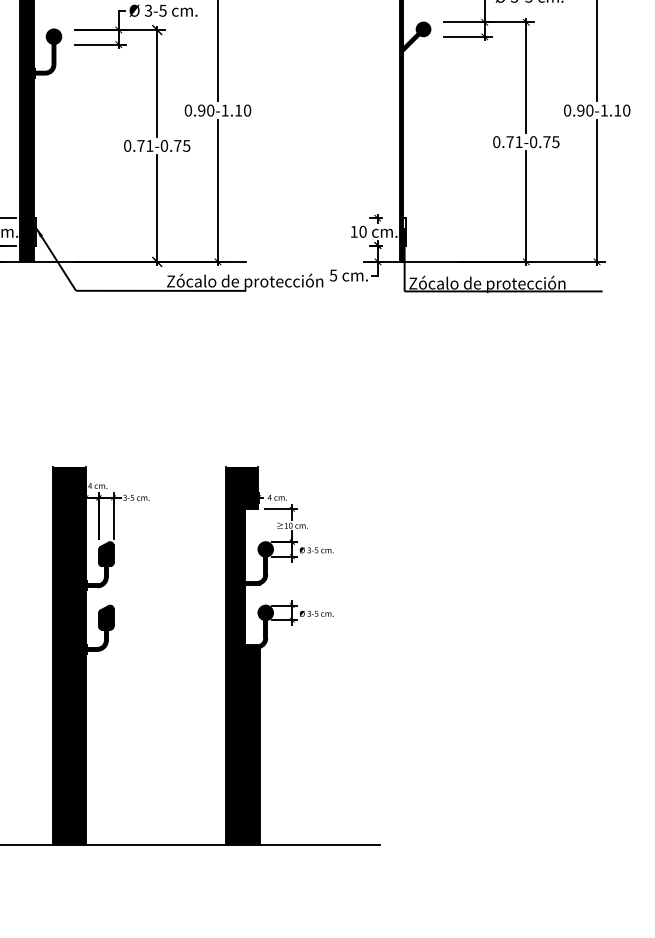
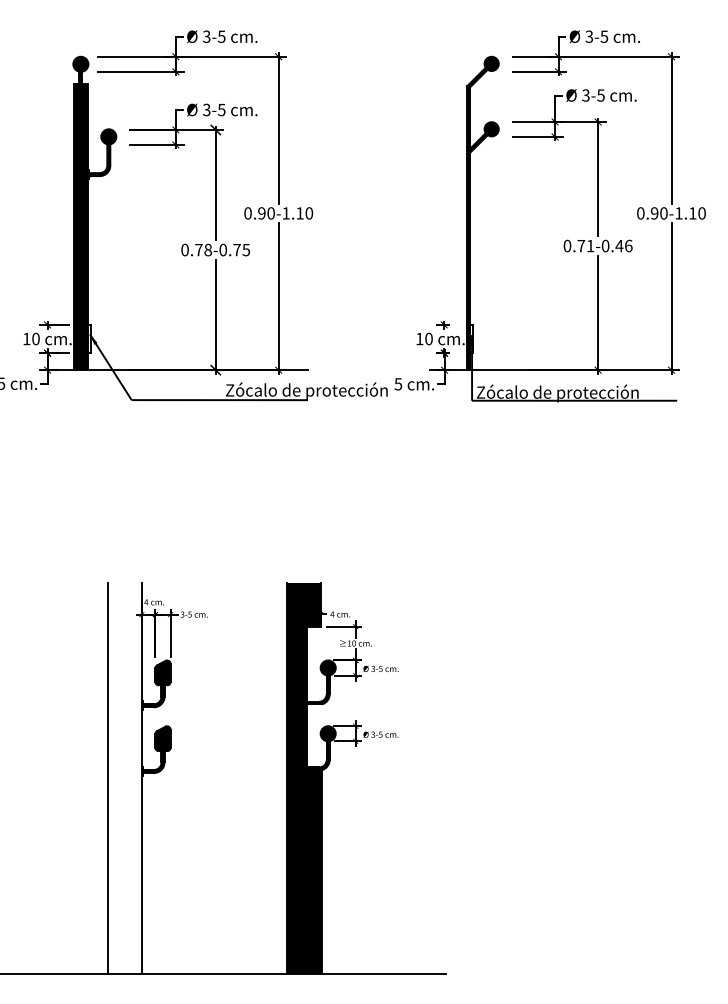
text: (550, 141) -> (623, 245), -0.75 -> -0.46
text: (149, 145) -> (207, 249), 0.71 -> 0.78
fill: (69, 655) -> (124, 777), removed

